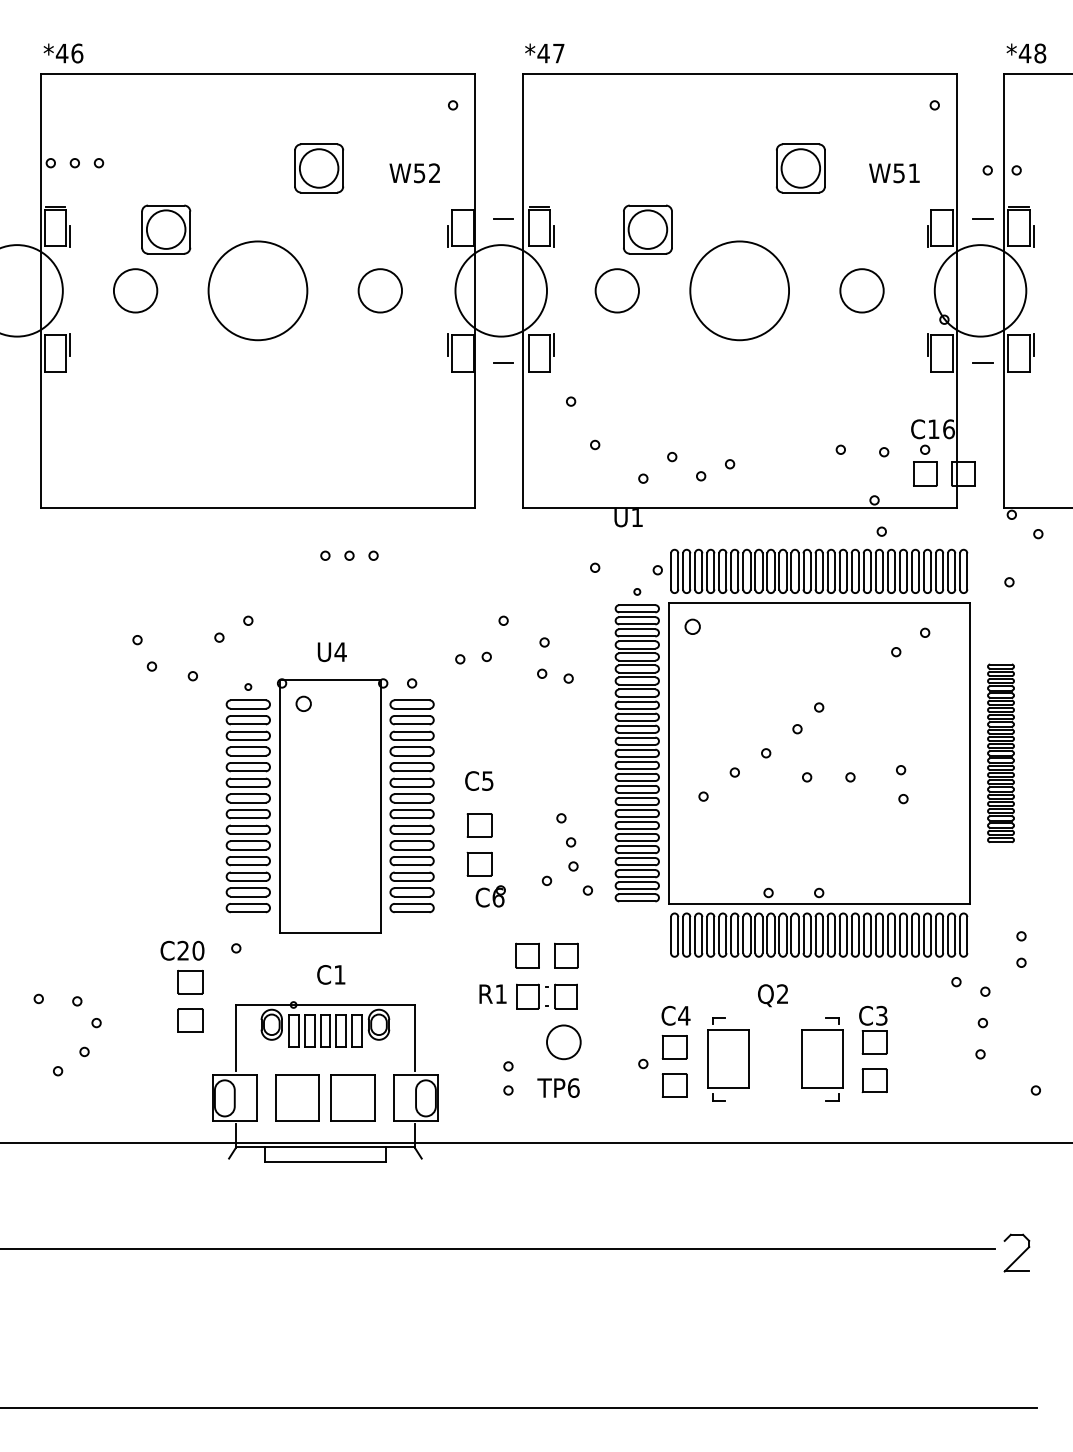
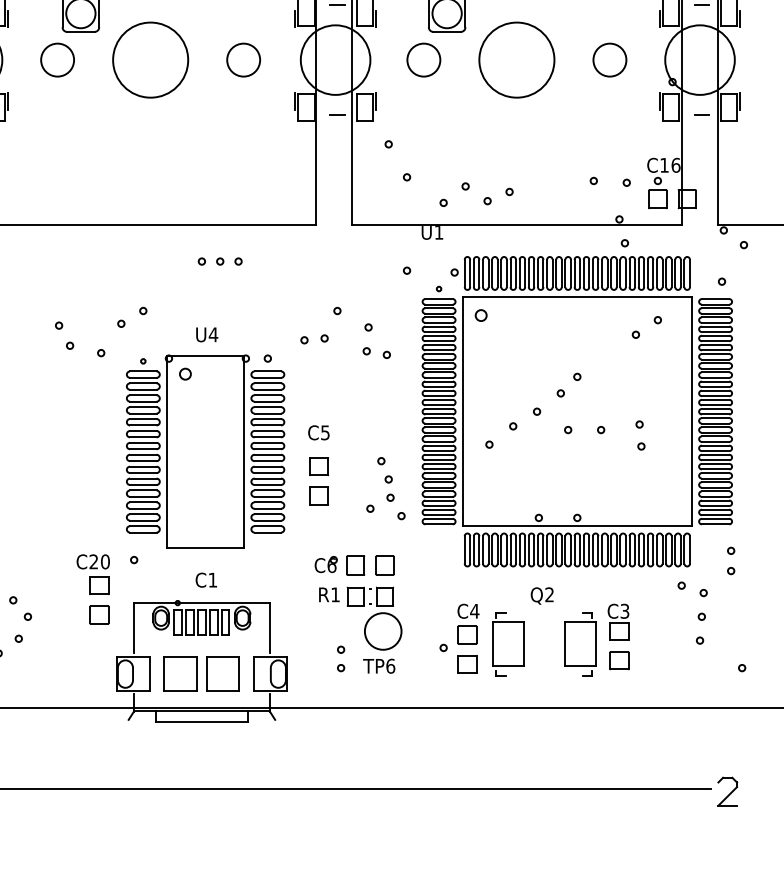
part: (1000, 753) -> (715, 411), size x1.67
part: (490, 896) -> (325, 564), moved
circle: (563, 1042) -> (382, 631), size x1.43

